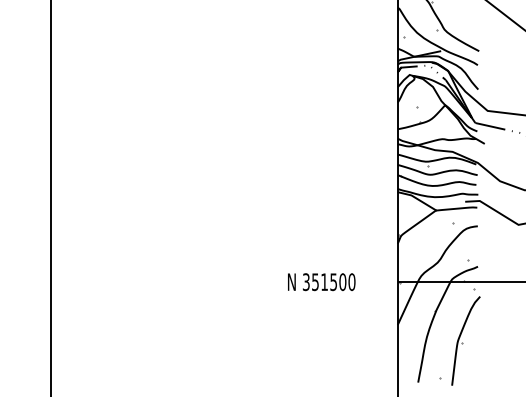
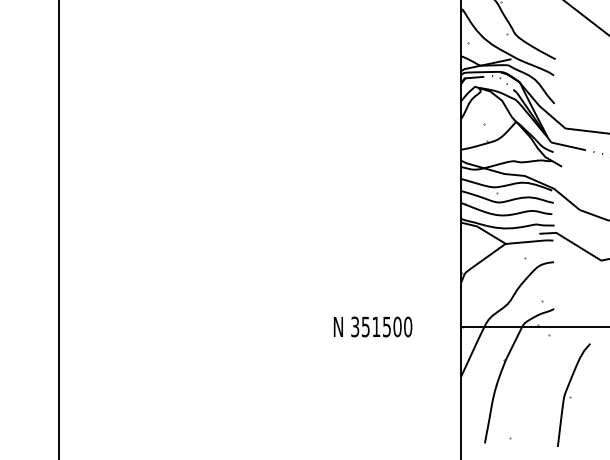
part: (465, 340) -> (573, 394), moved

